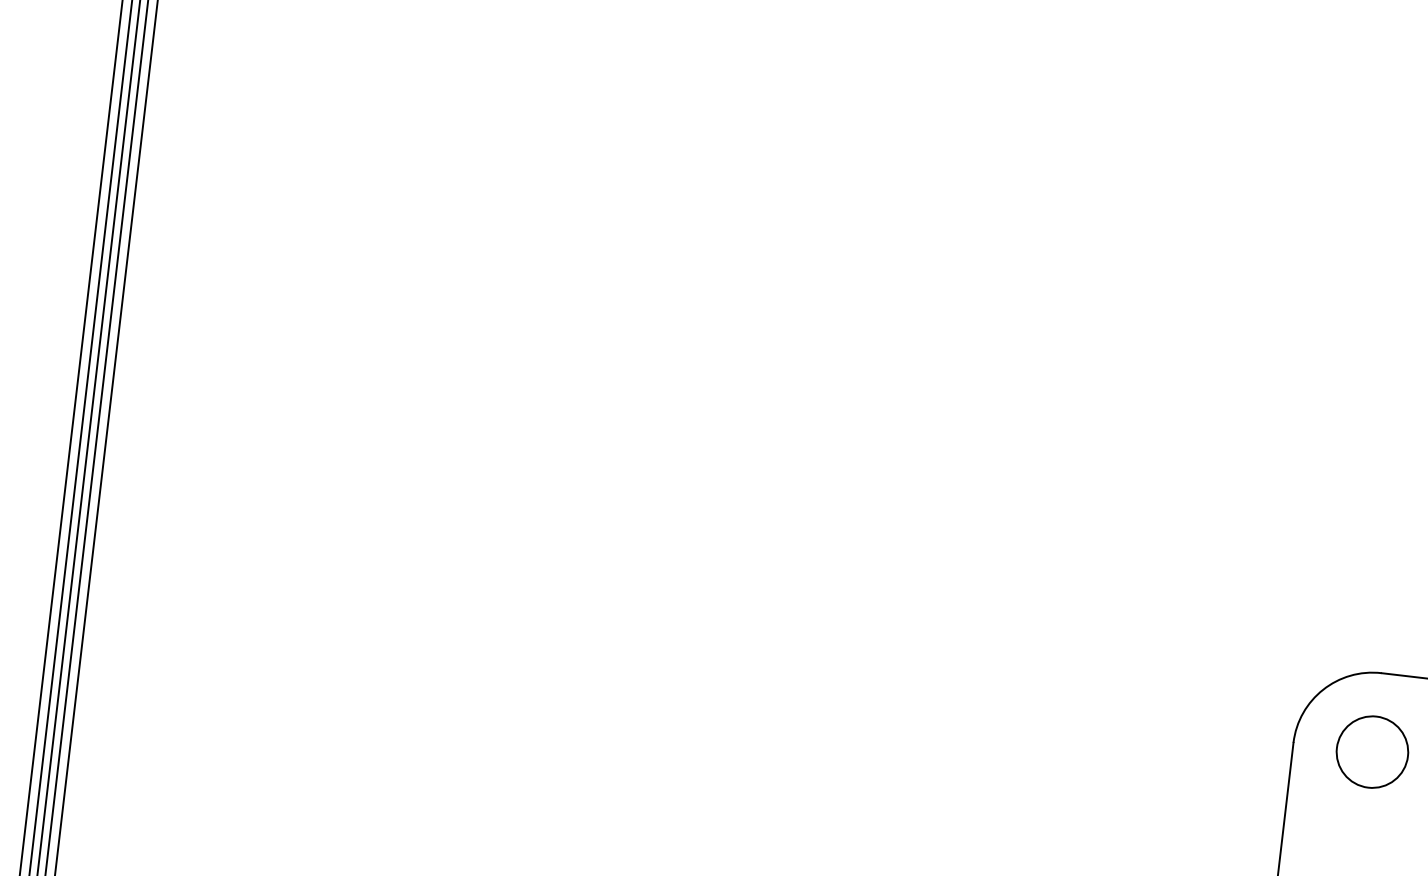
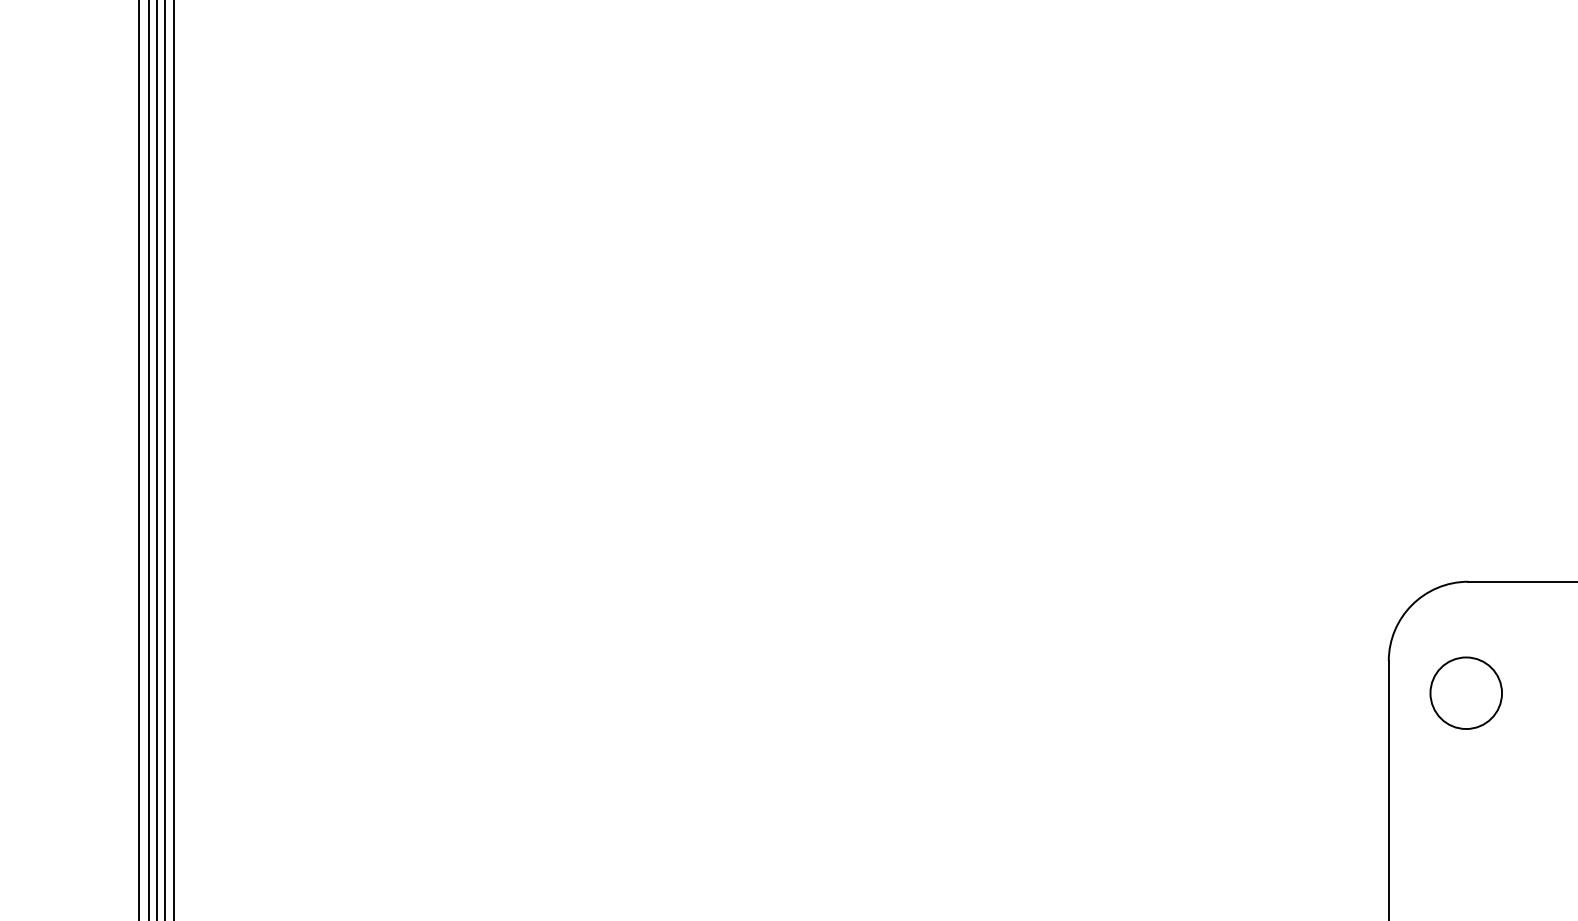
circle: (1371, 751) -> (1465, 692), moved

